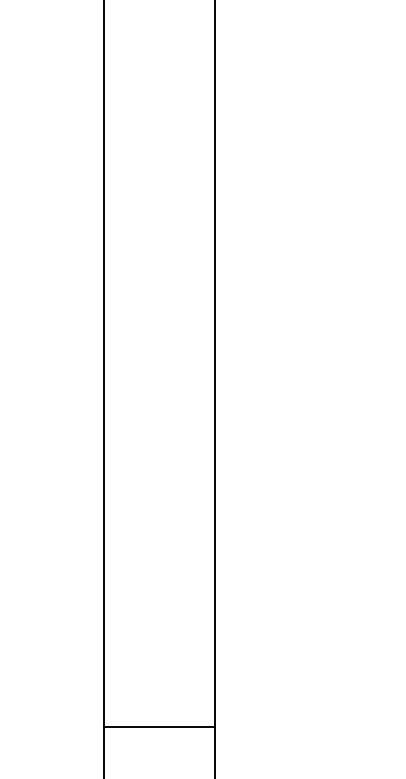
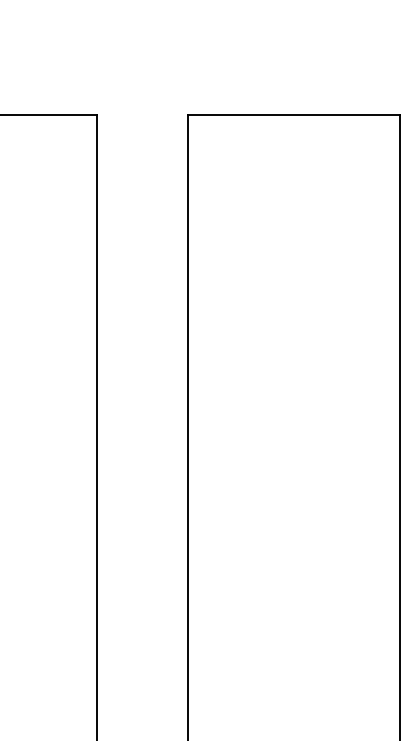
line: (159, 727) -> (142, 720), removed

